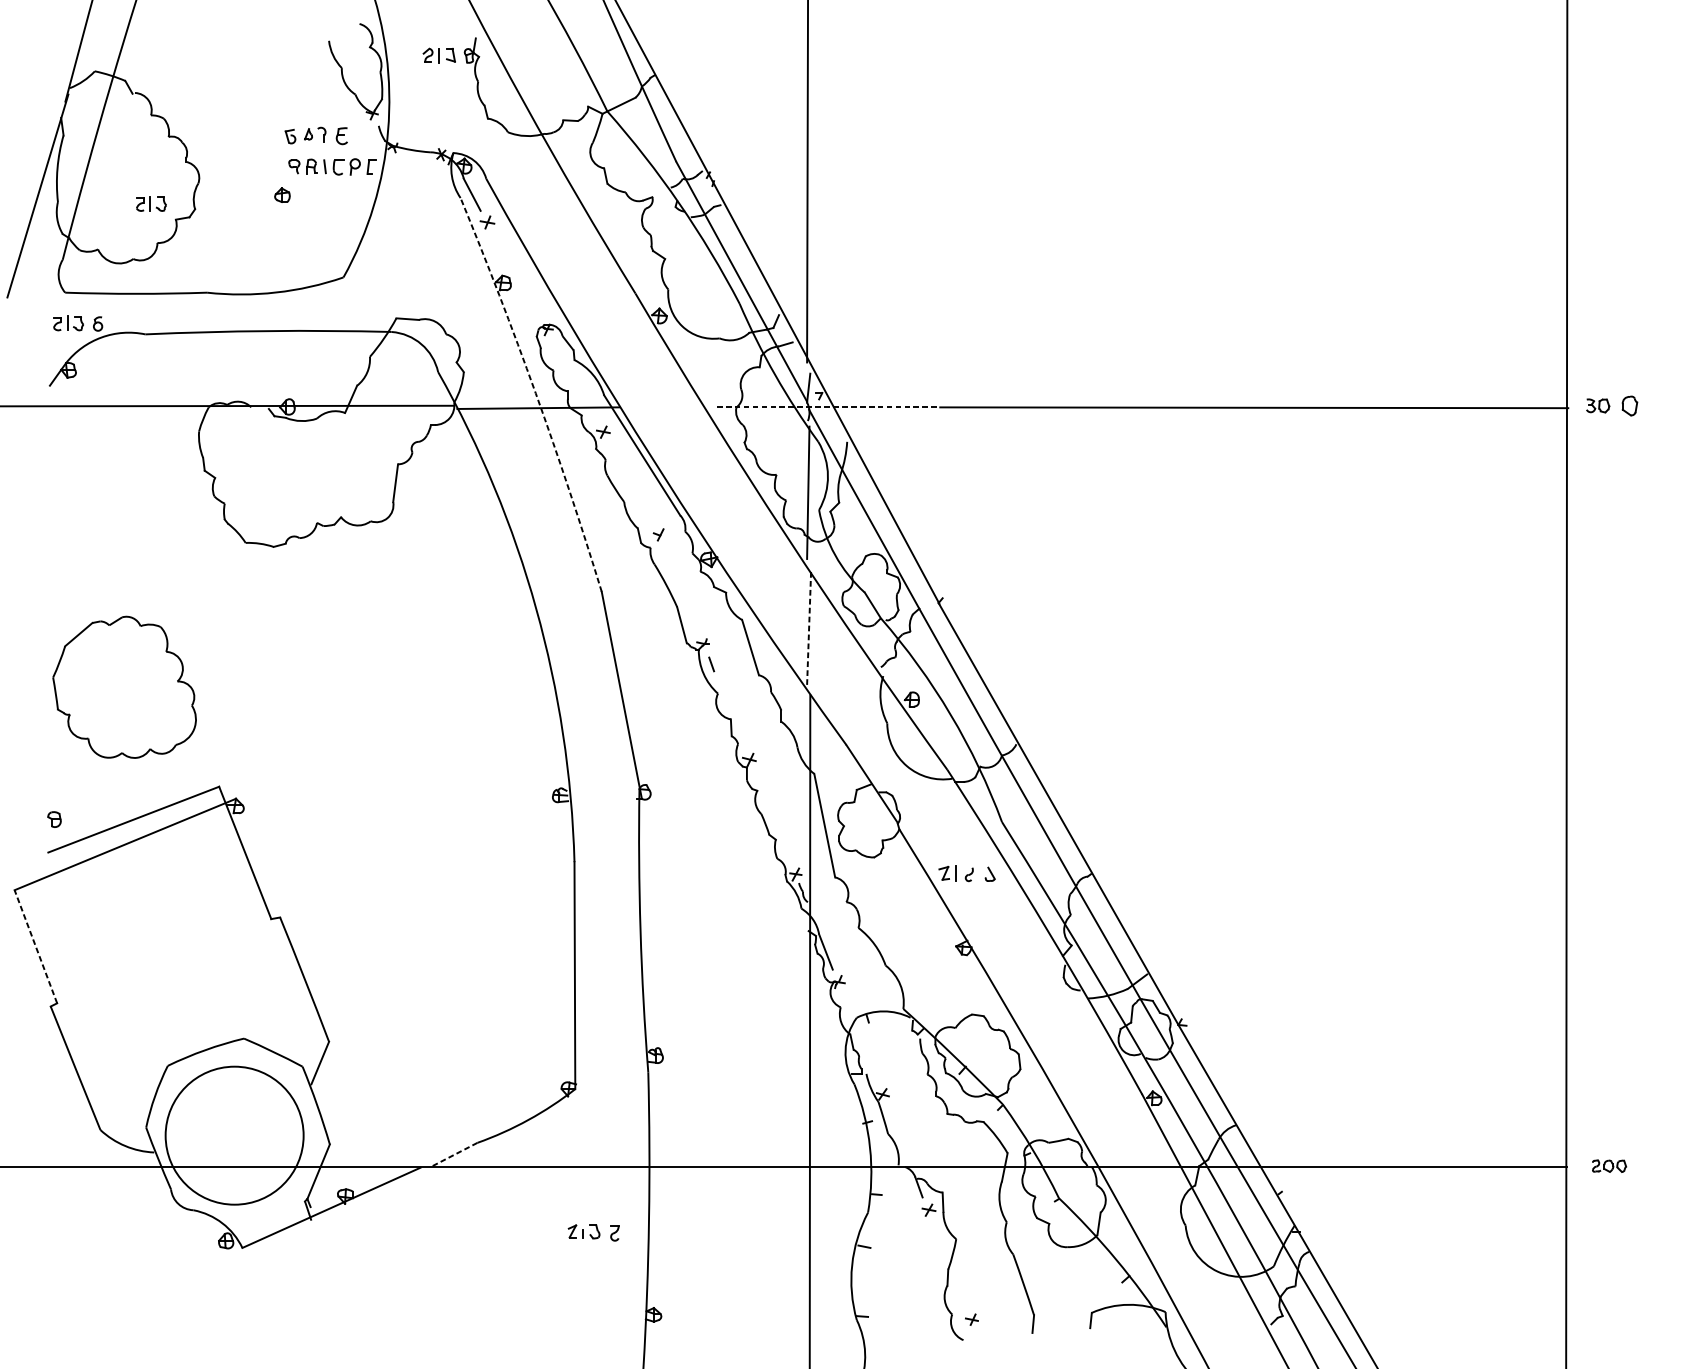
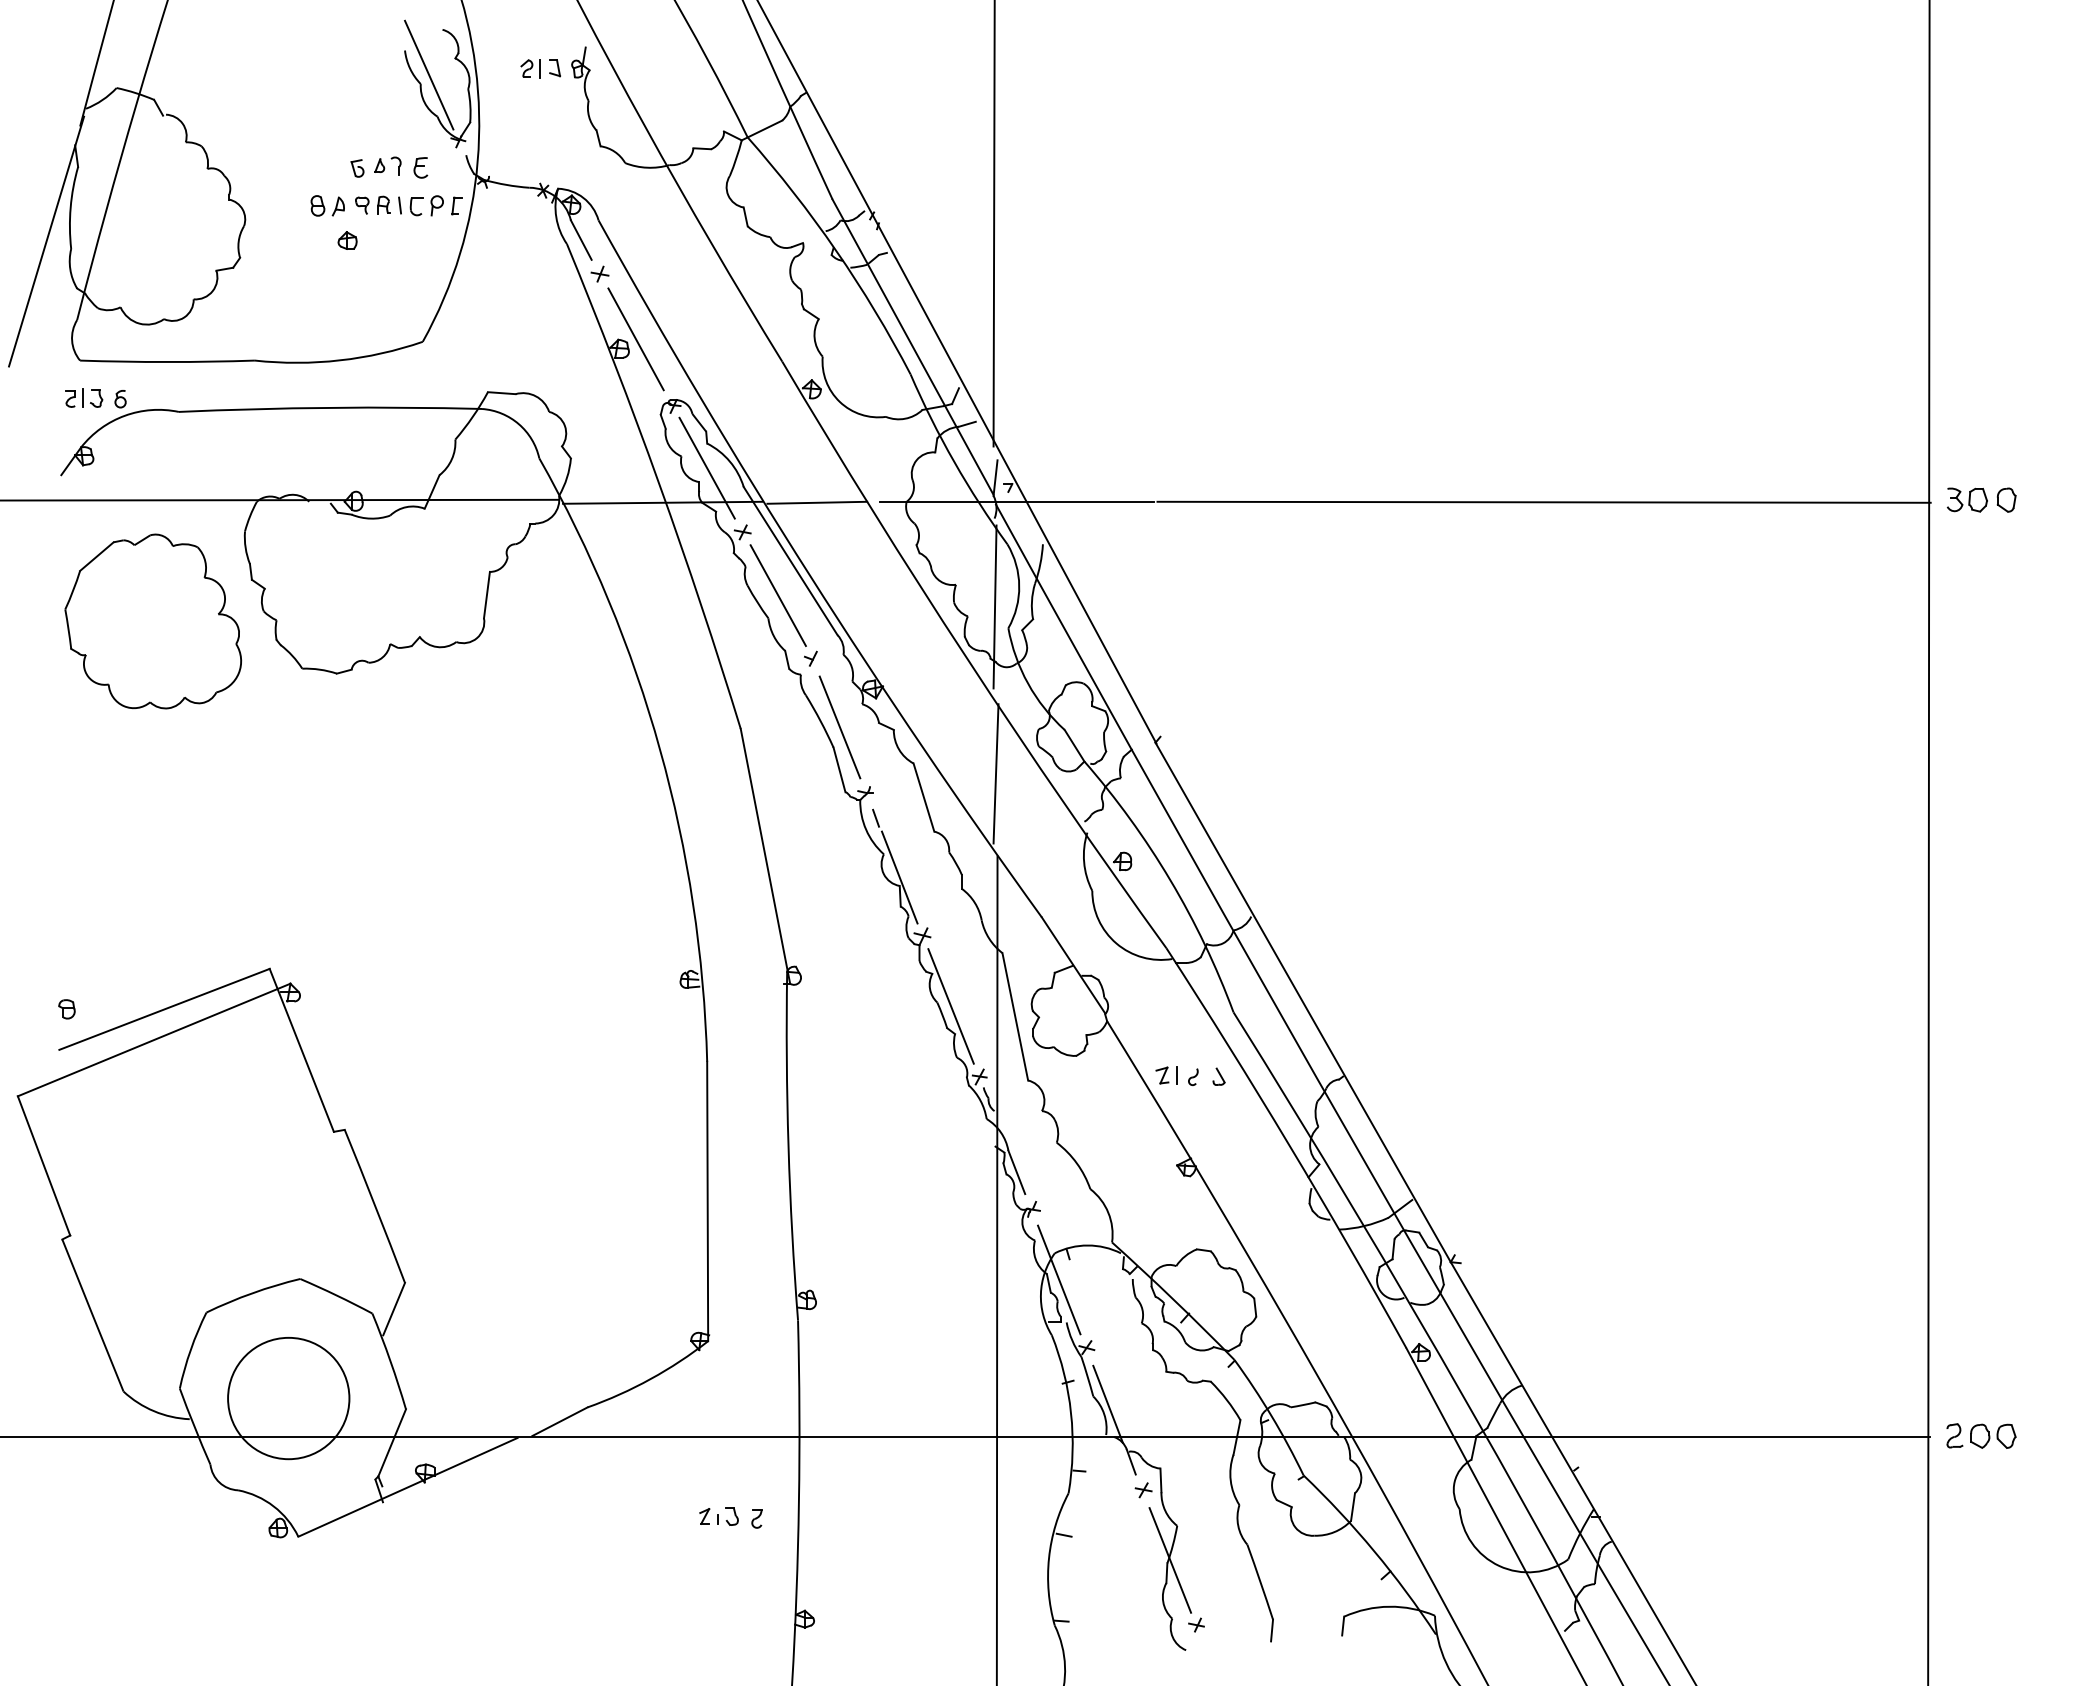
line: (348, 60) -> (429, 74), added
part: (266, 166) -> (327, 205), added
part: (151, 203) -> (186, 250), removed
line: (516, 275) -> (635, 339), added
line: (573, 379) -> (706, 467), added
arc: (535, 393) -> (659, 484), dashed -> solid
part: (1598, 405) -> (1967, 499), size x1.43
line: (664, 407) -> (817, 502), added
line: (825, 407) -> (1016, 501), dashed -> solid
line: (631, 483) -> (777, 595), added
line: (681, 590) -> (839, 727), added
line: (809, 628) -> (996, 773), dashed -> solid
part: (124, 687) -> (153, 621), moved
line: (730, 712) -> (899, 877), added
line: (772, 817) -> (950, 1006), added
line: (35, 946) -> (43, 1165), dashed -> solid
line: (860, 1039) -> (1059, 1279), added
circle: (234, 1135) -> (288, 1398), size x0.71
line: (899, 1139) -> (1107, 1403), added
line: (454, 1154) -> (559, 1421), dashed -> solid
part: (1609, 1165) -> (1981, 1435), size x1.67
line: (950, 1267) -> (1170, 1560), added

